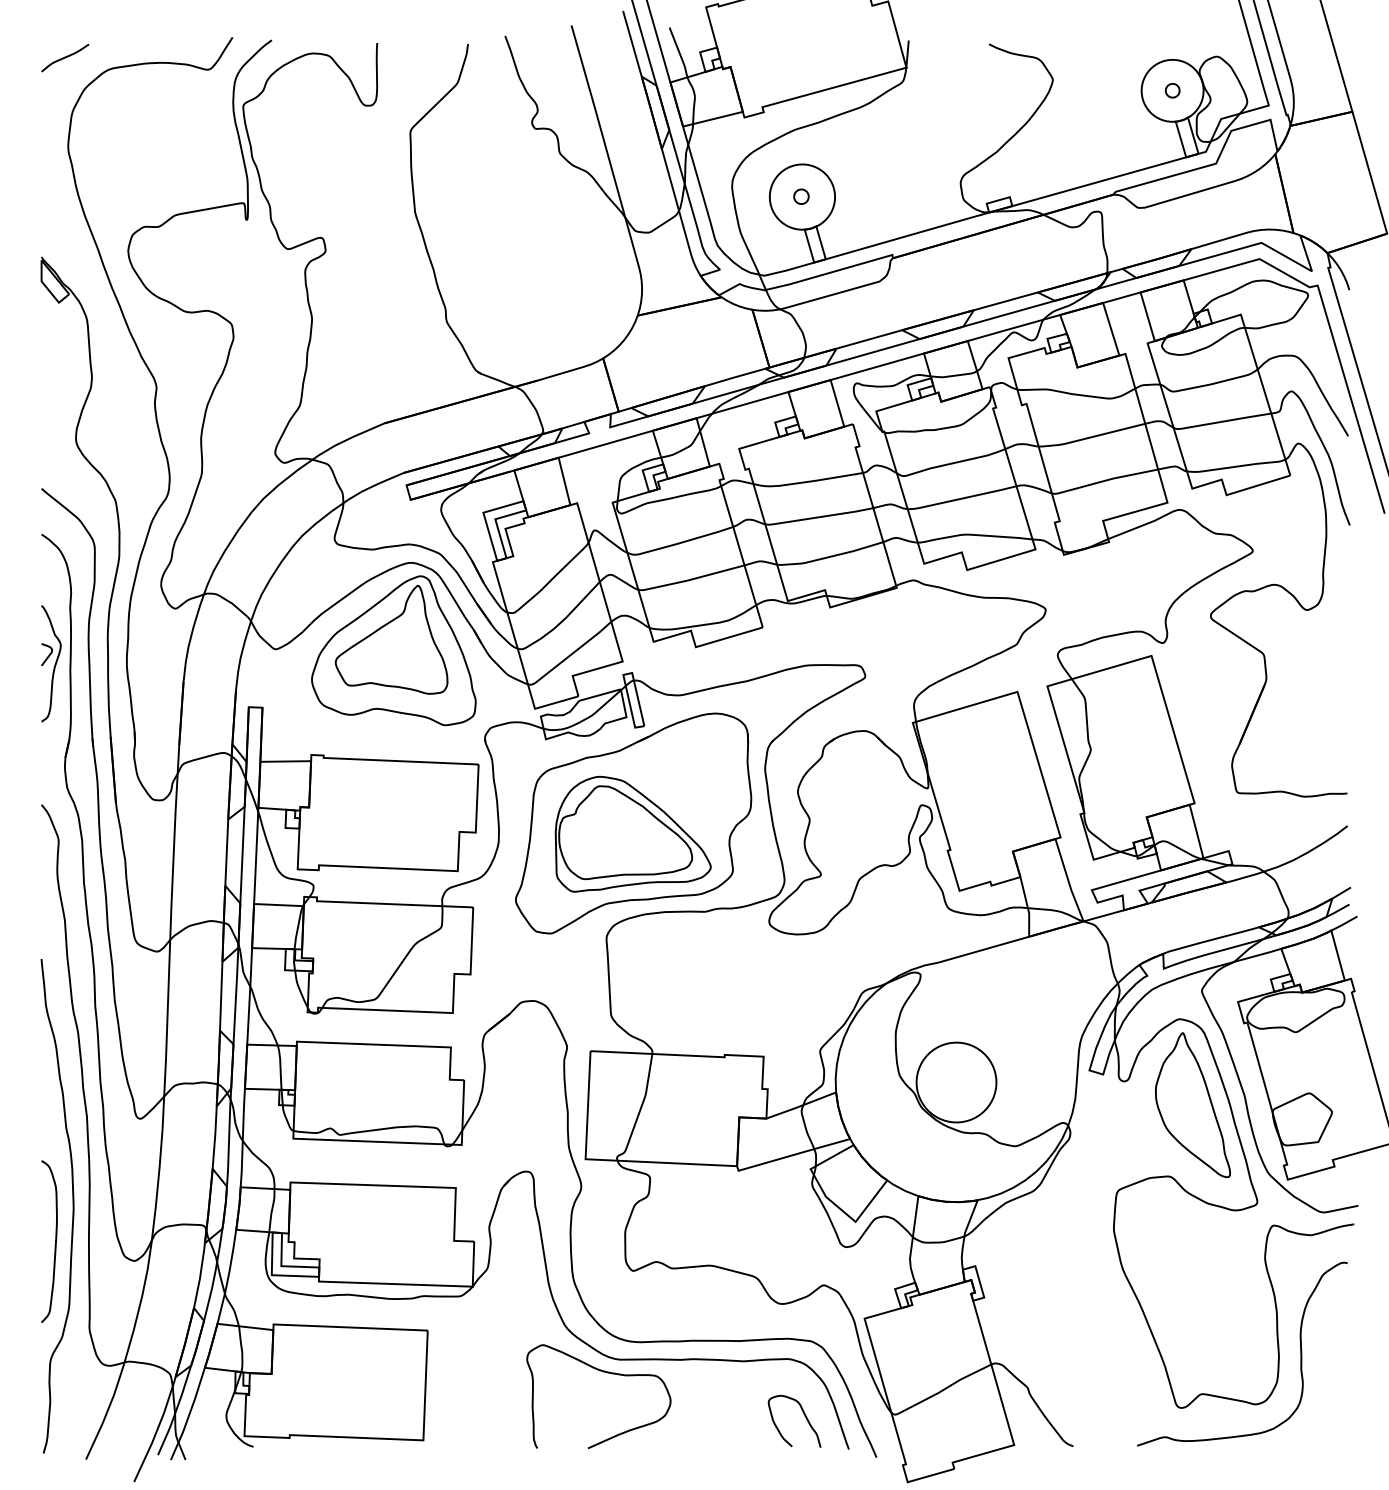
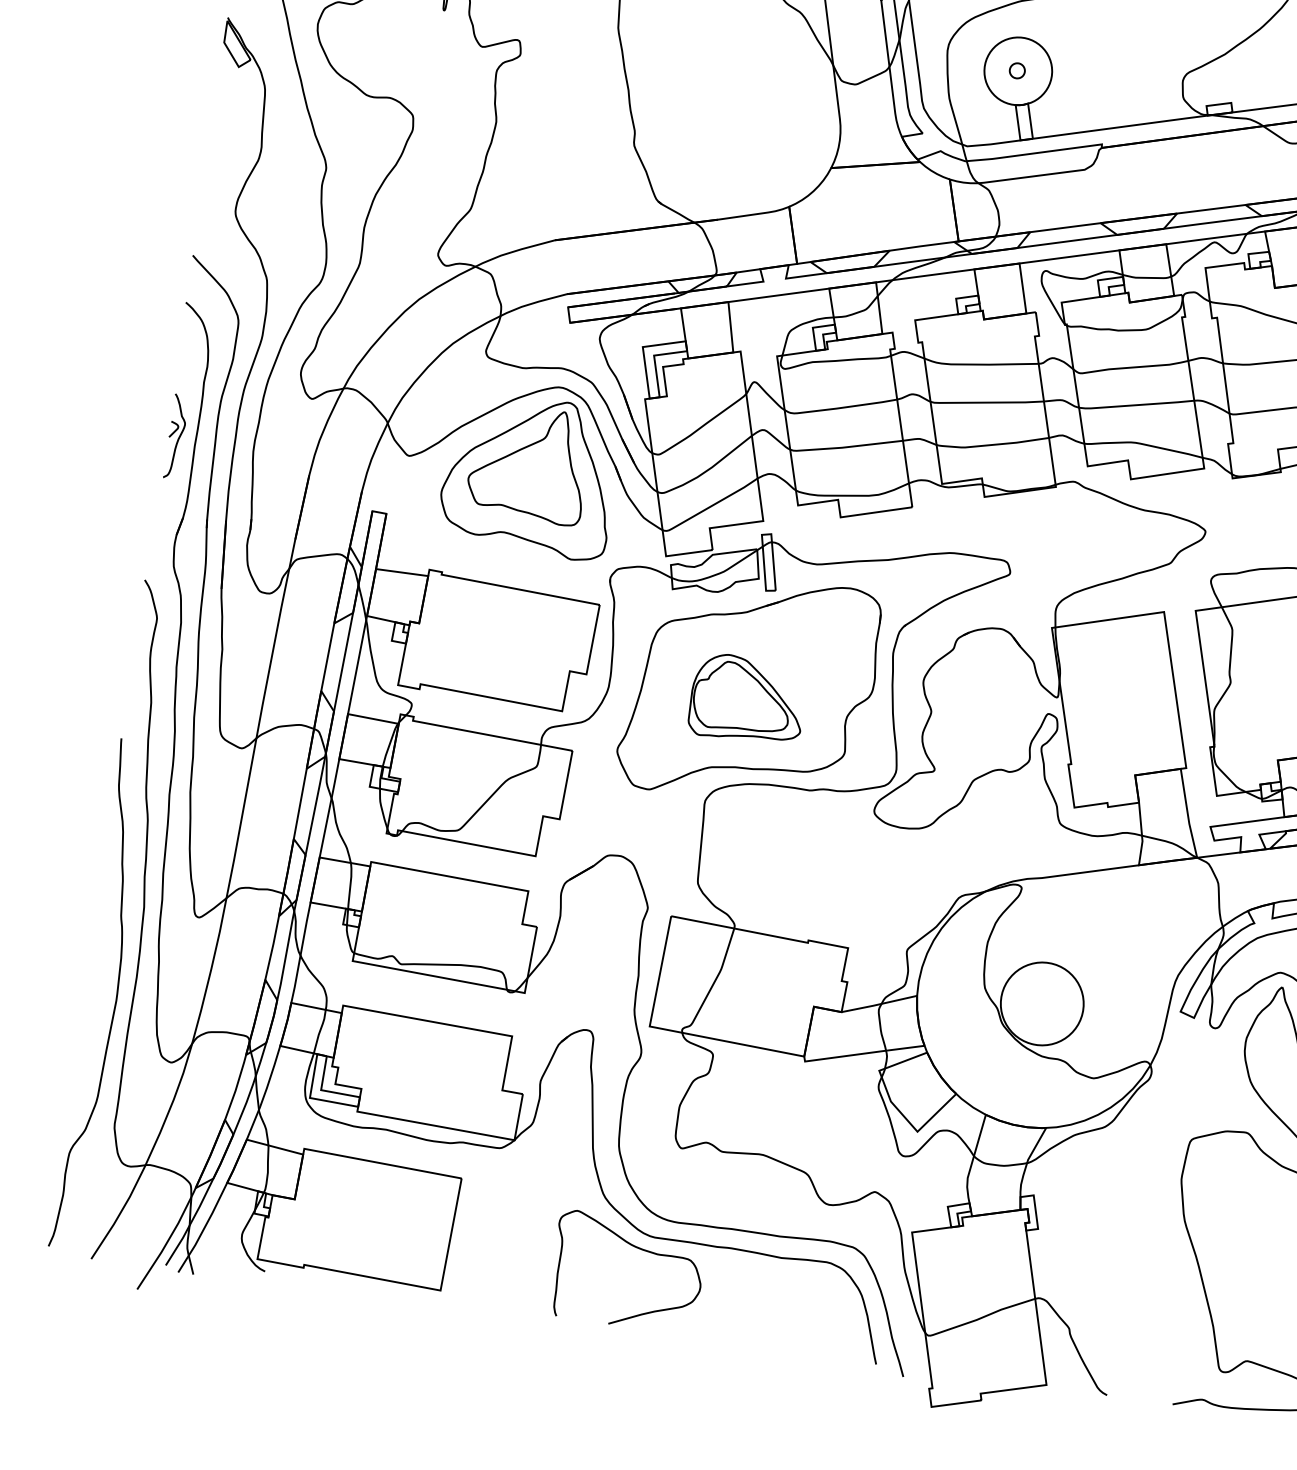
part: (51, 663) -> (176, 436), size x0.7
part: (632, 833) -> (747, 699), size x0.7
curve: (54, 1244) -> (91, 1033), removed
curve: (804, 1416) -> (835, 1323), removed

